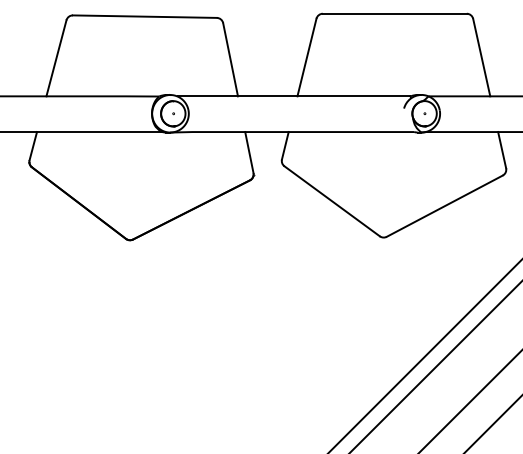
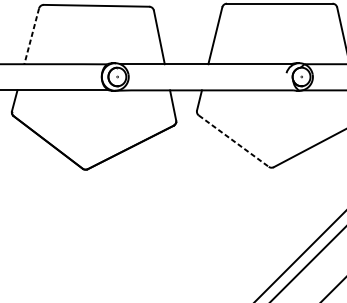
line: (56, 58) -> (31, 36), solid -> dashed
line: (332, 201) -> (234, 141), solid -> dashed

